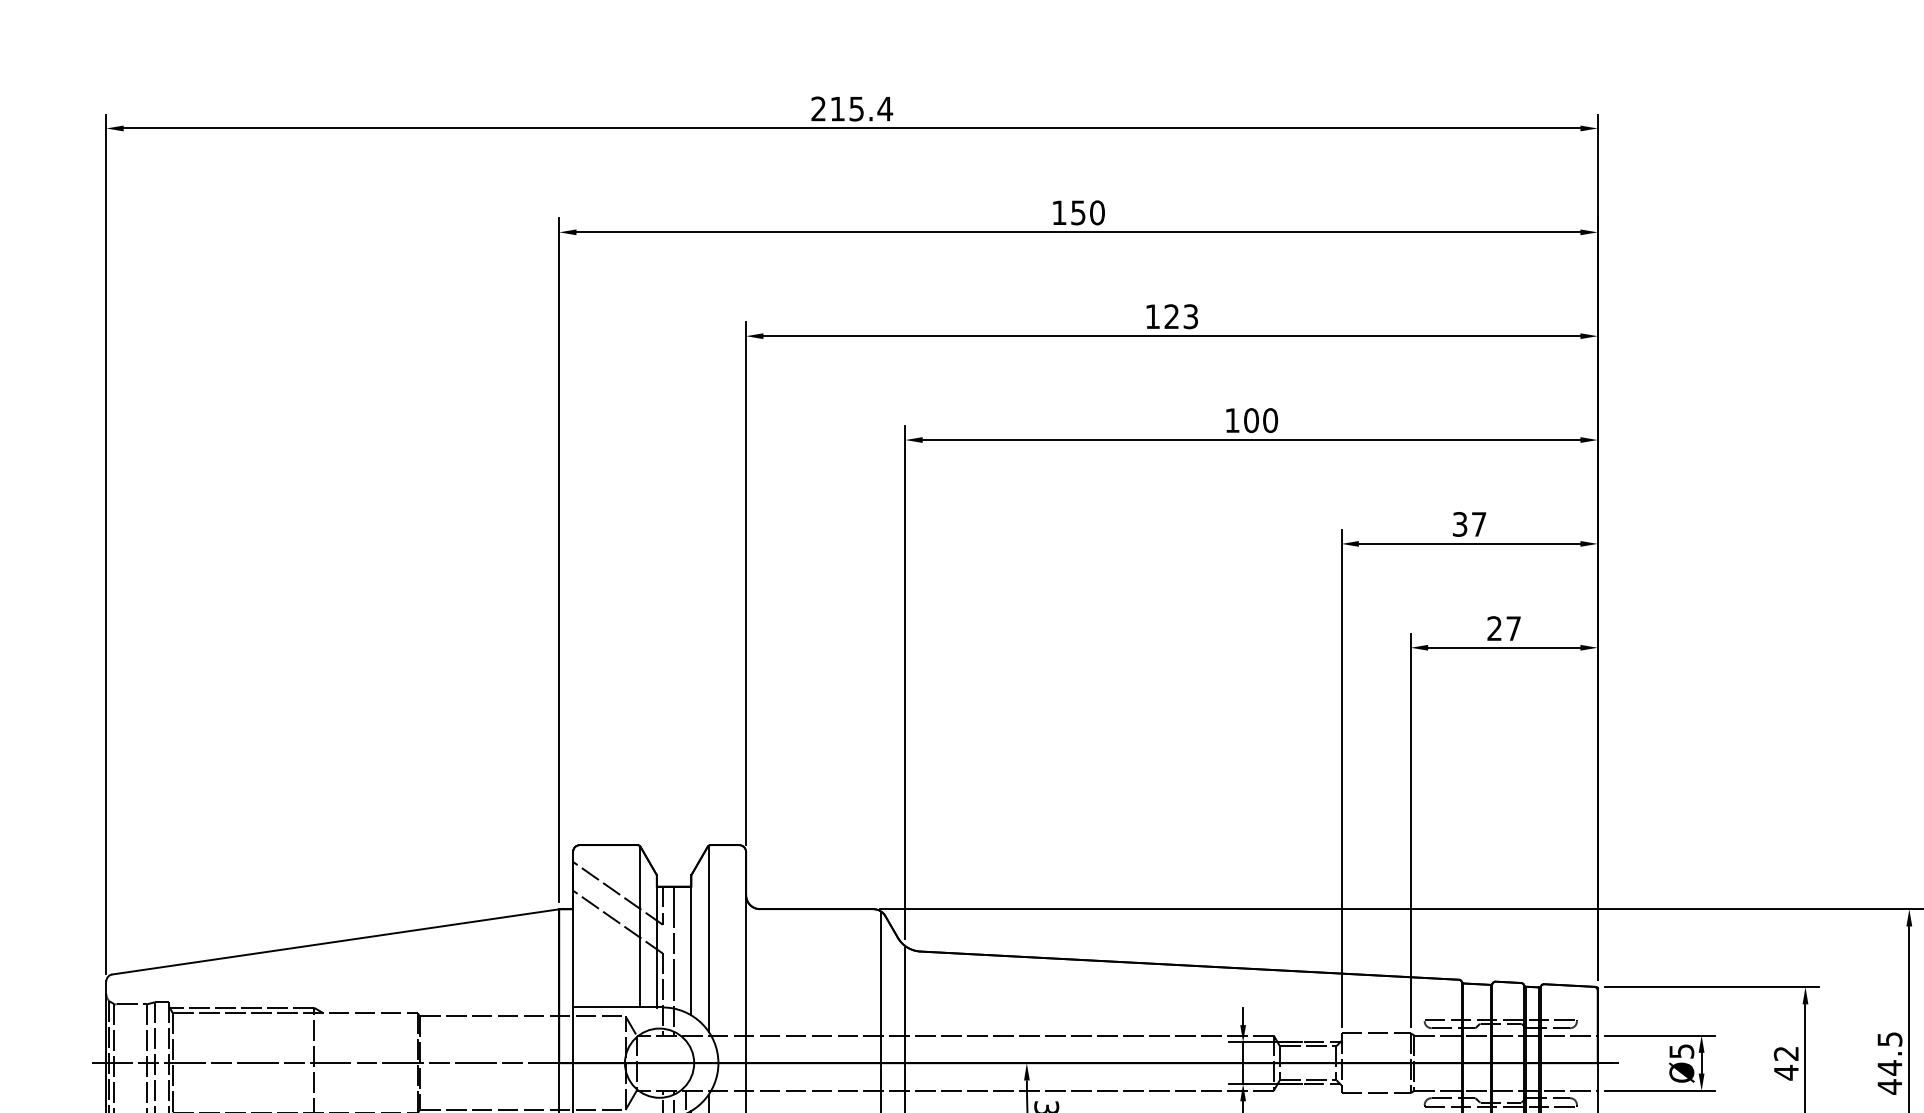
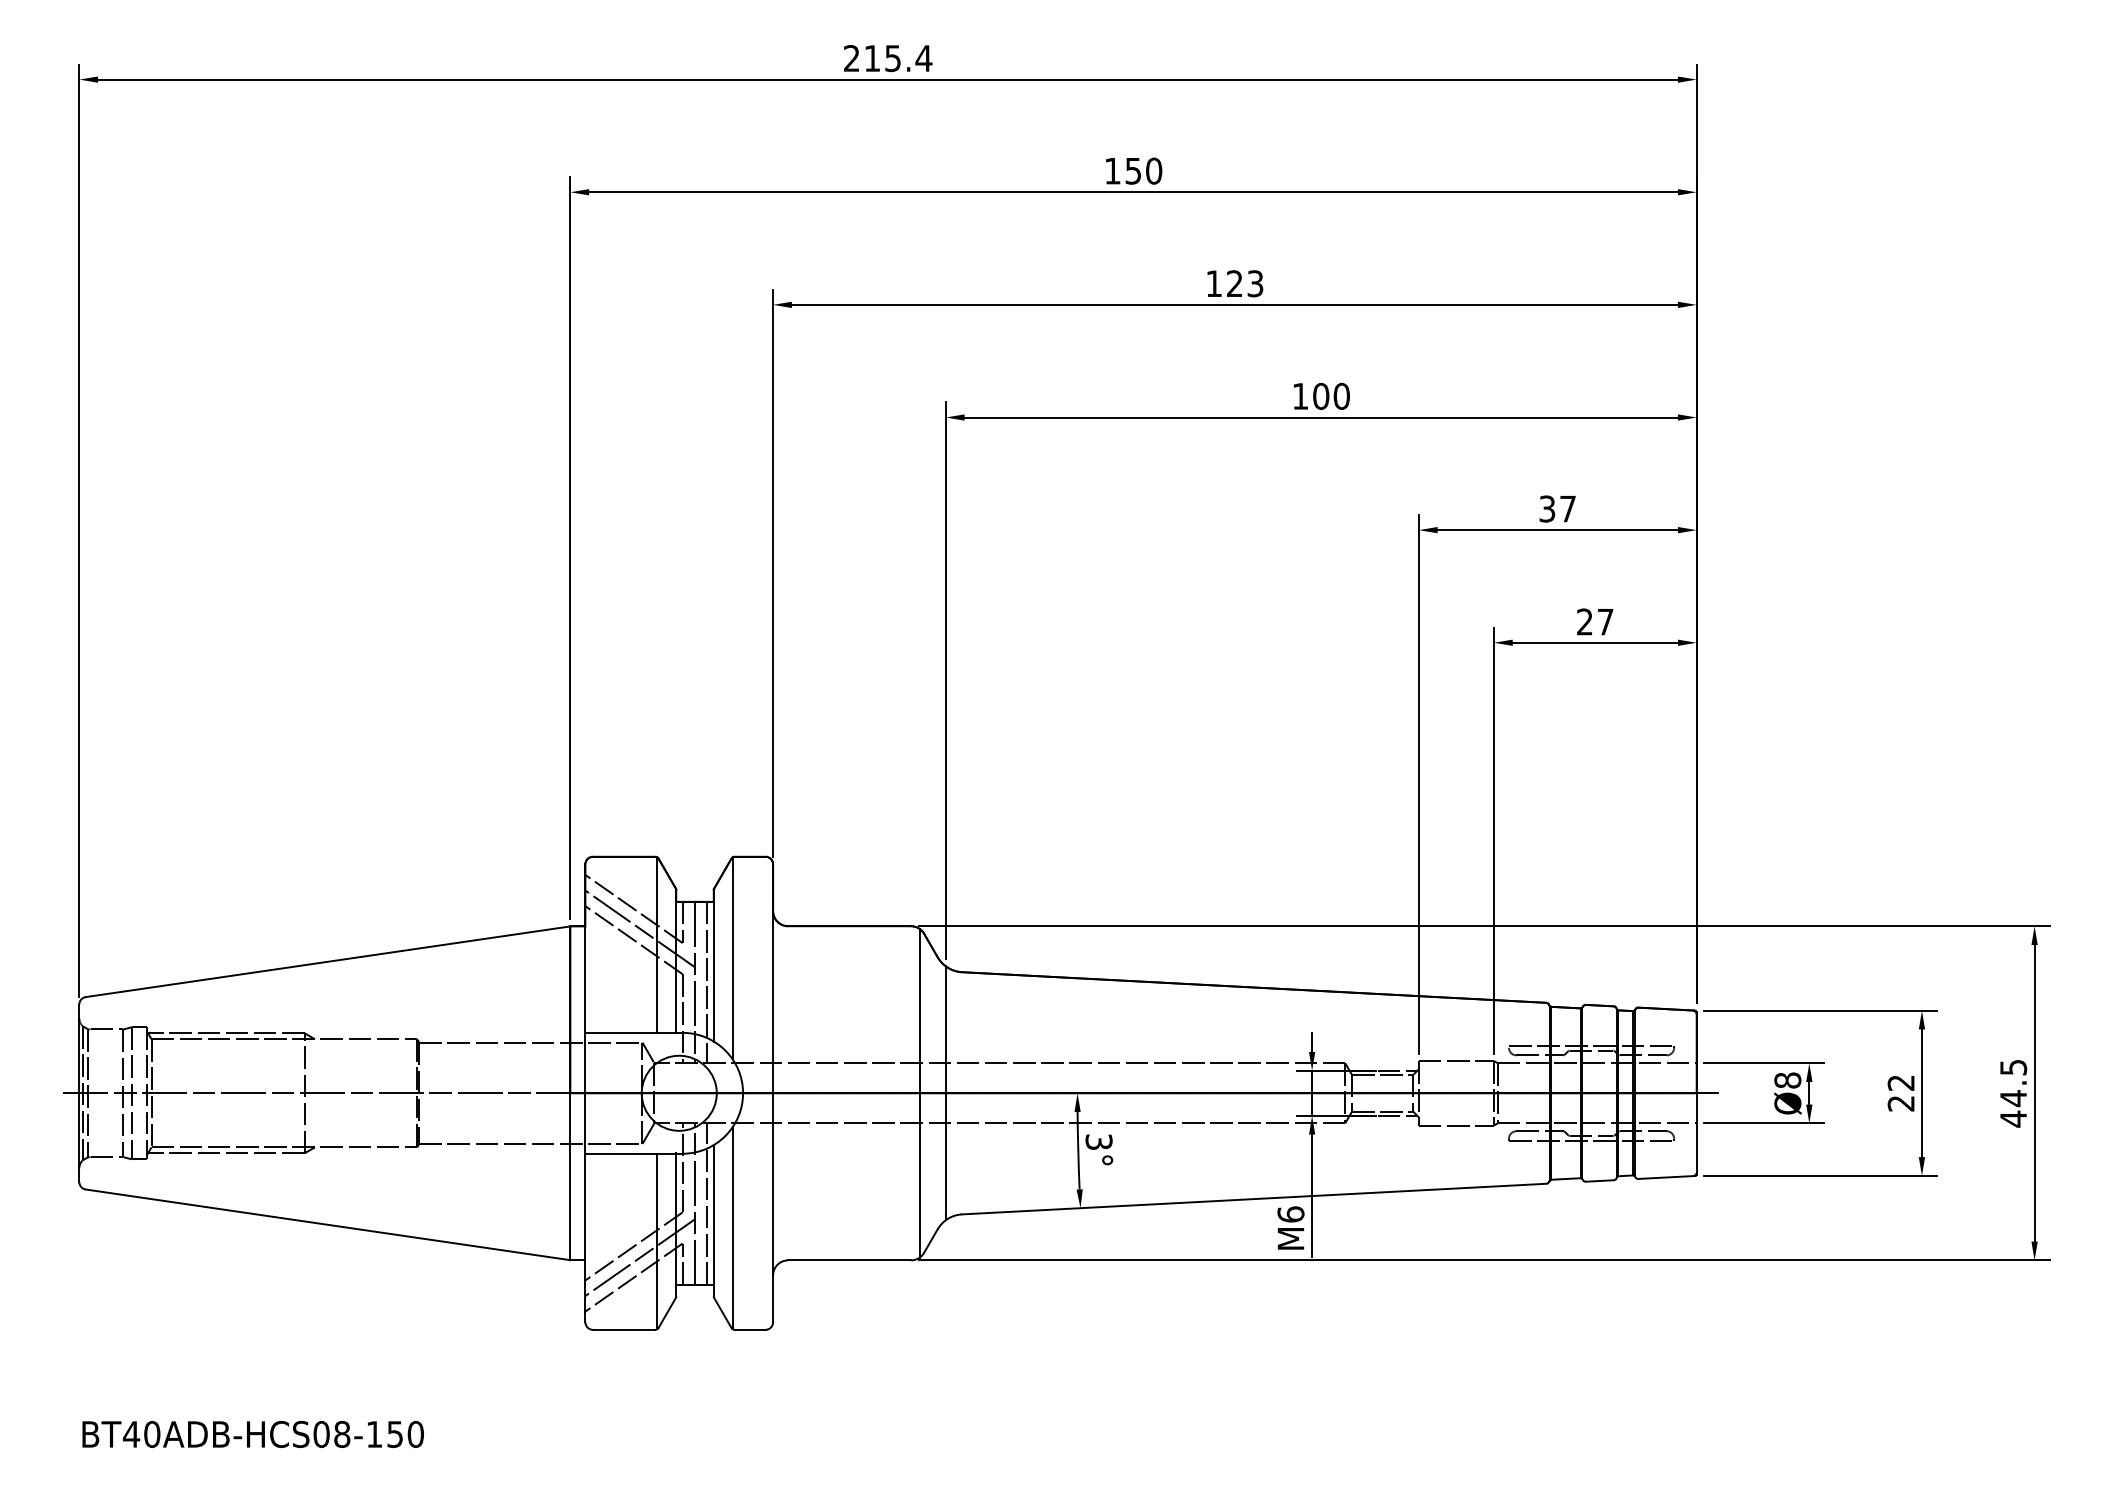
line: (623, 911) -> (640, 928), added
line: (685, 961) -> (707, 982), added
text: (1681, 1051) -> (1787, 1080), Ø5 -> Ø8
text: (1785, 1072) -> (1900, 1103), 42 -> 22

